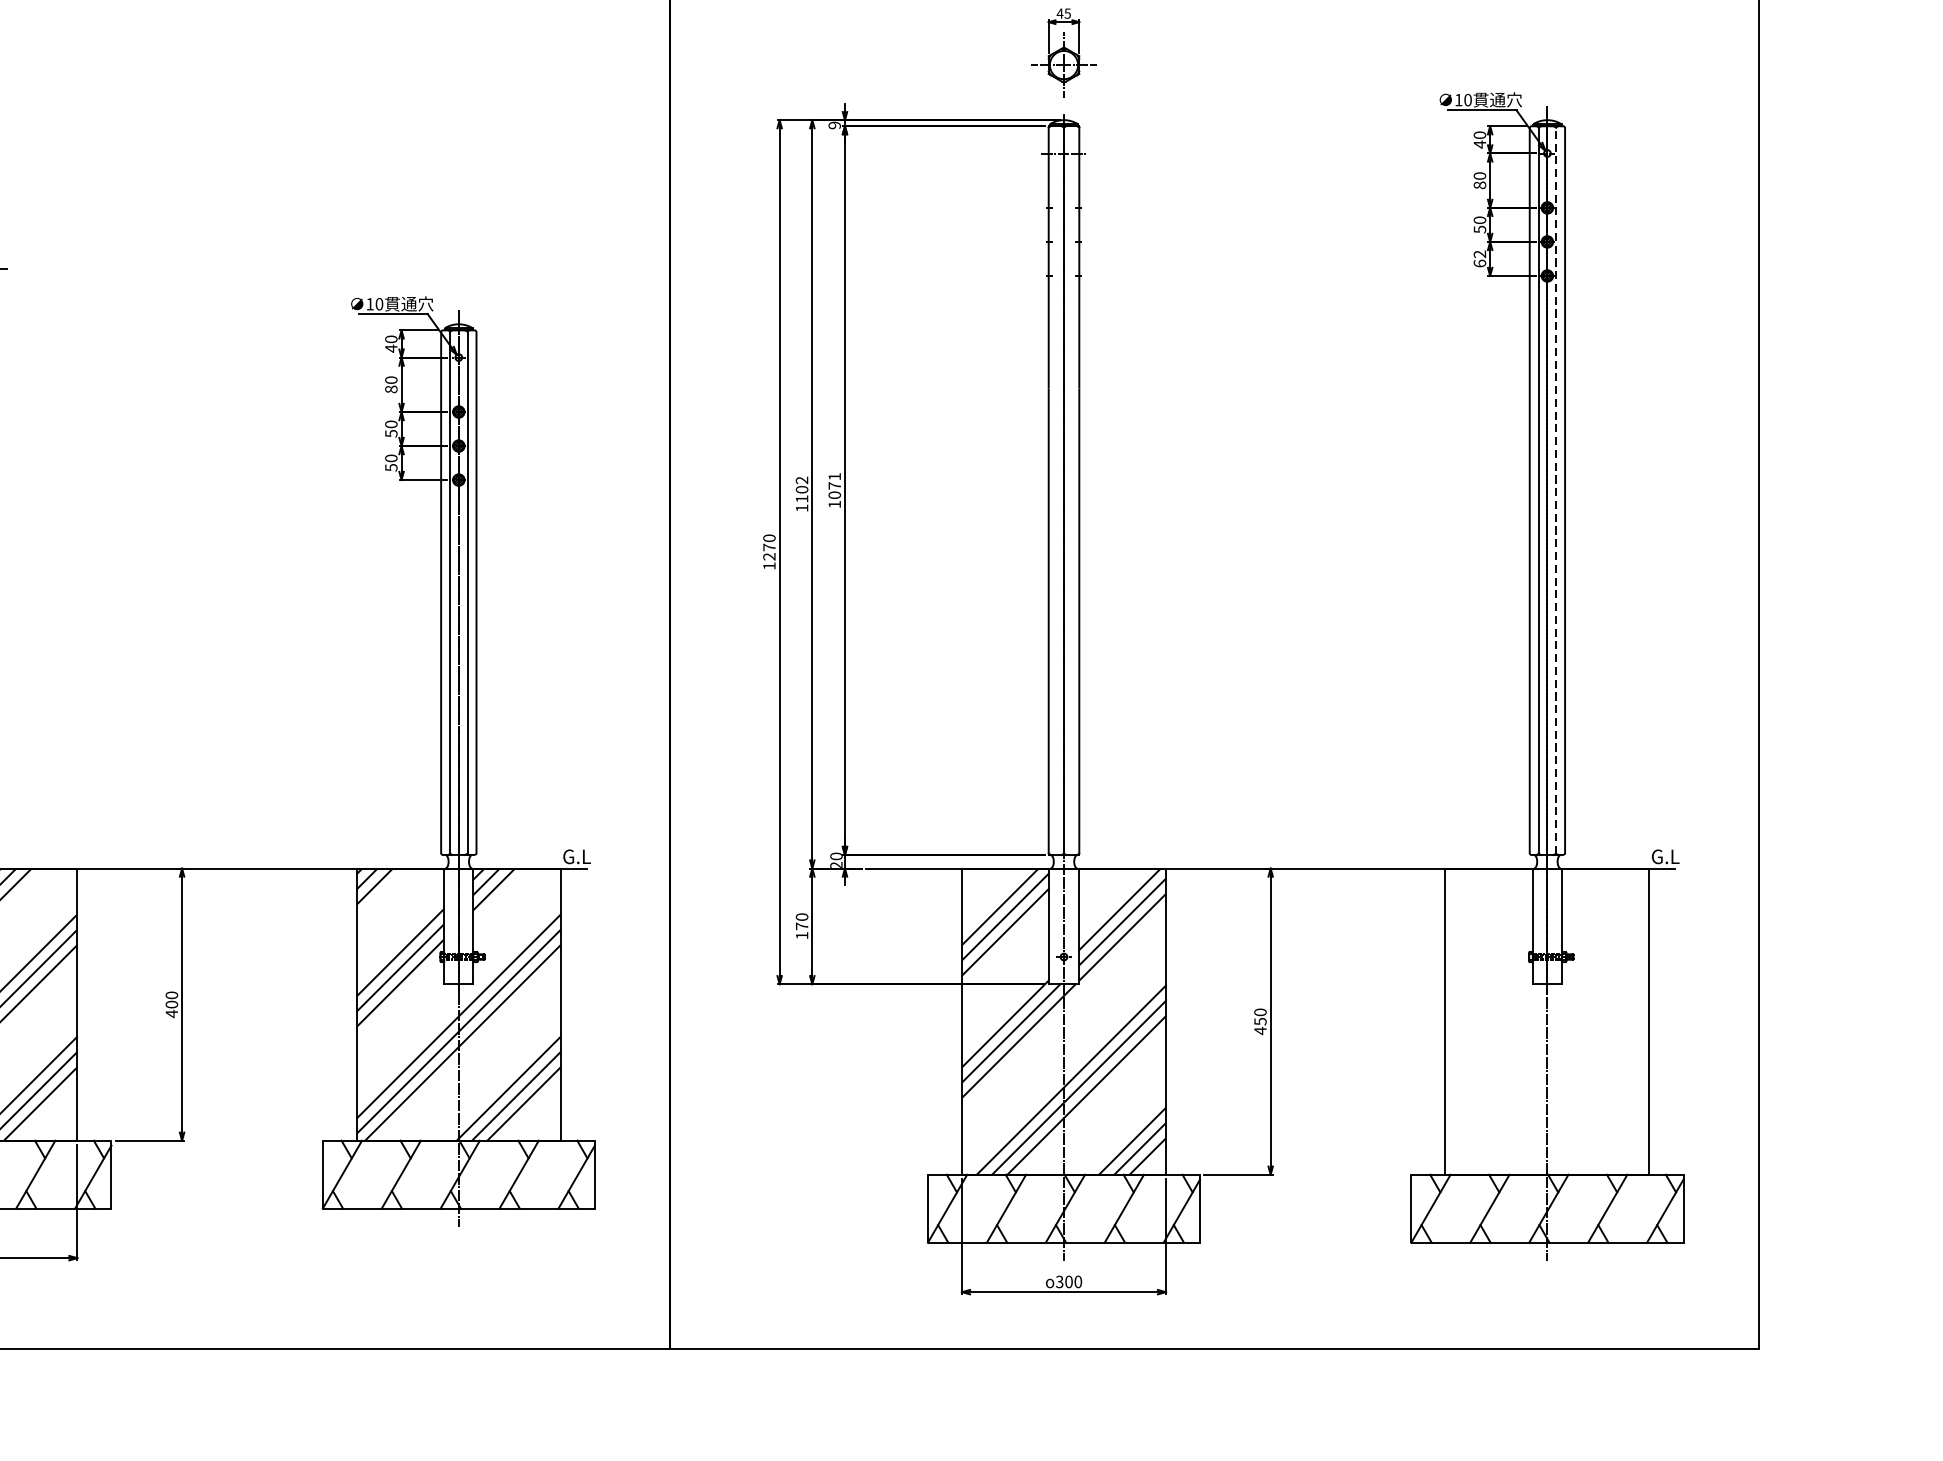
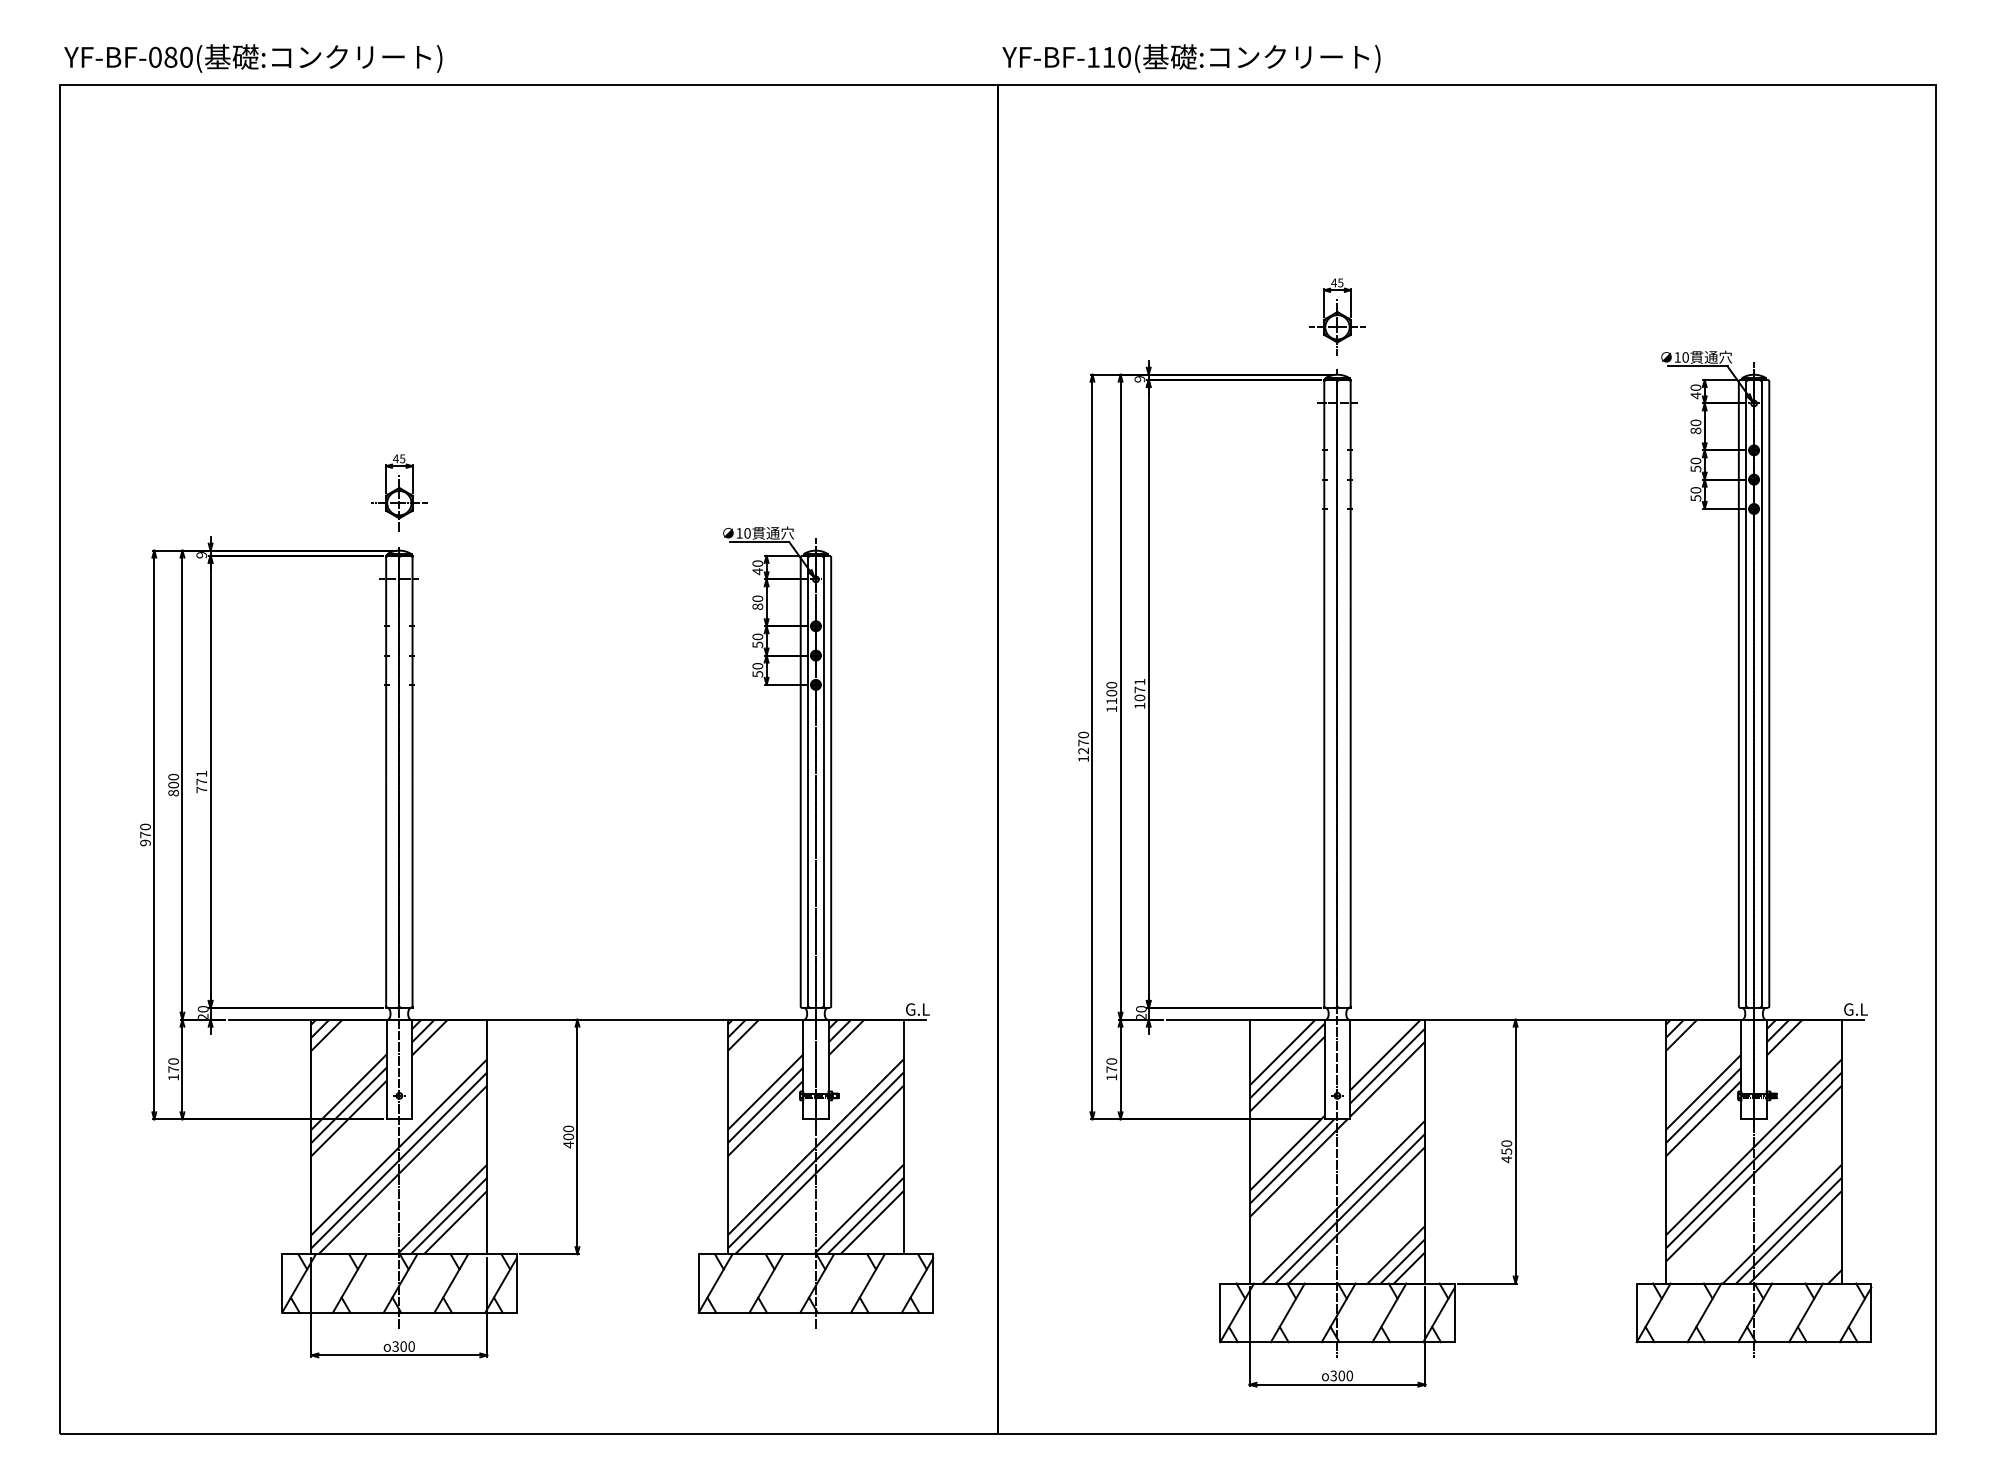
text: (1479, 259) -> (1695, 494), 62 -> 50
text: (801, 480) -> (1111, 685), 1102 -> 1100
line: (1556, 490) -> (1761, 693), dashed -> solid
hatch: (1547, 1021) -> (1754, 1151), added

